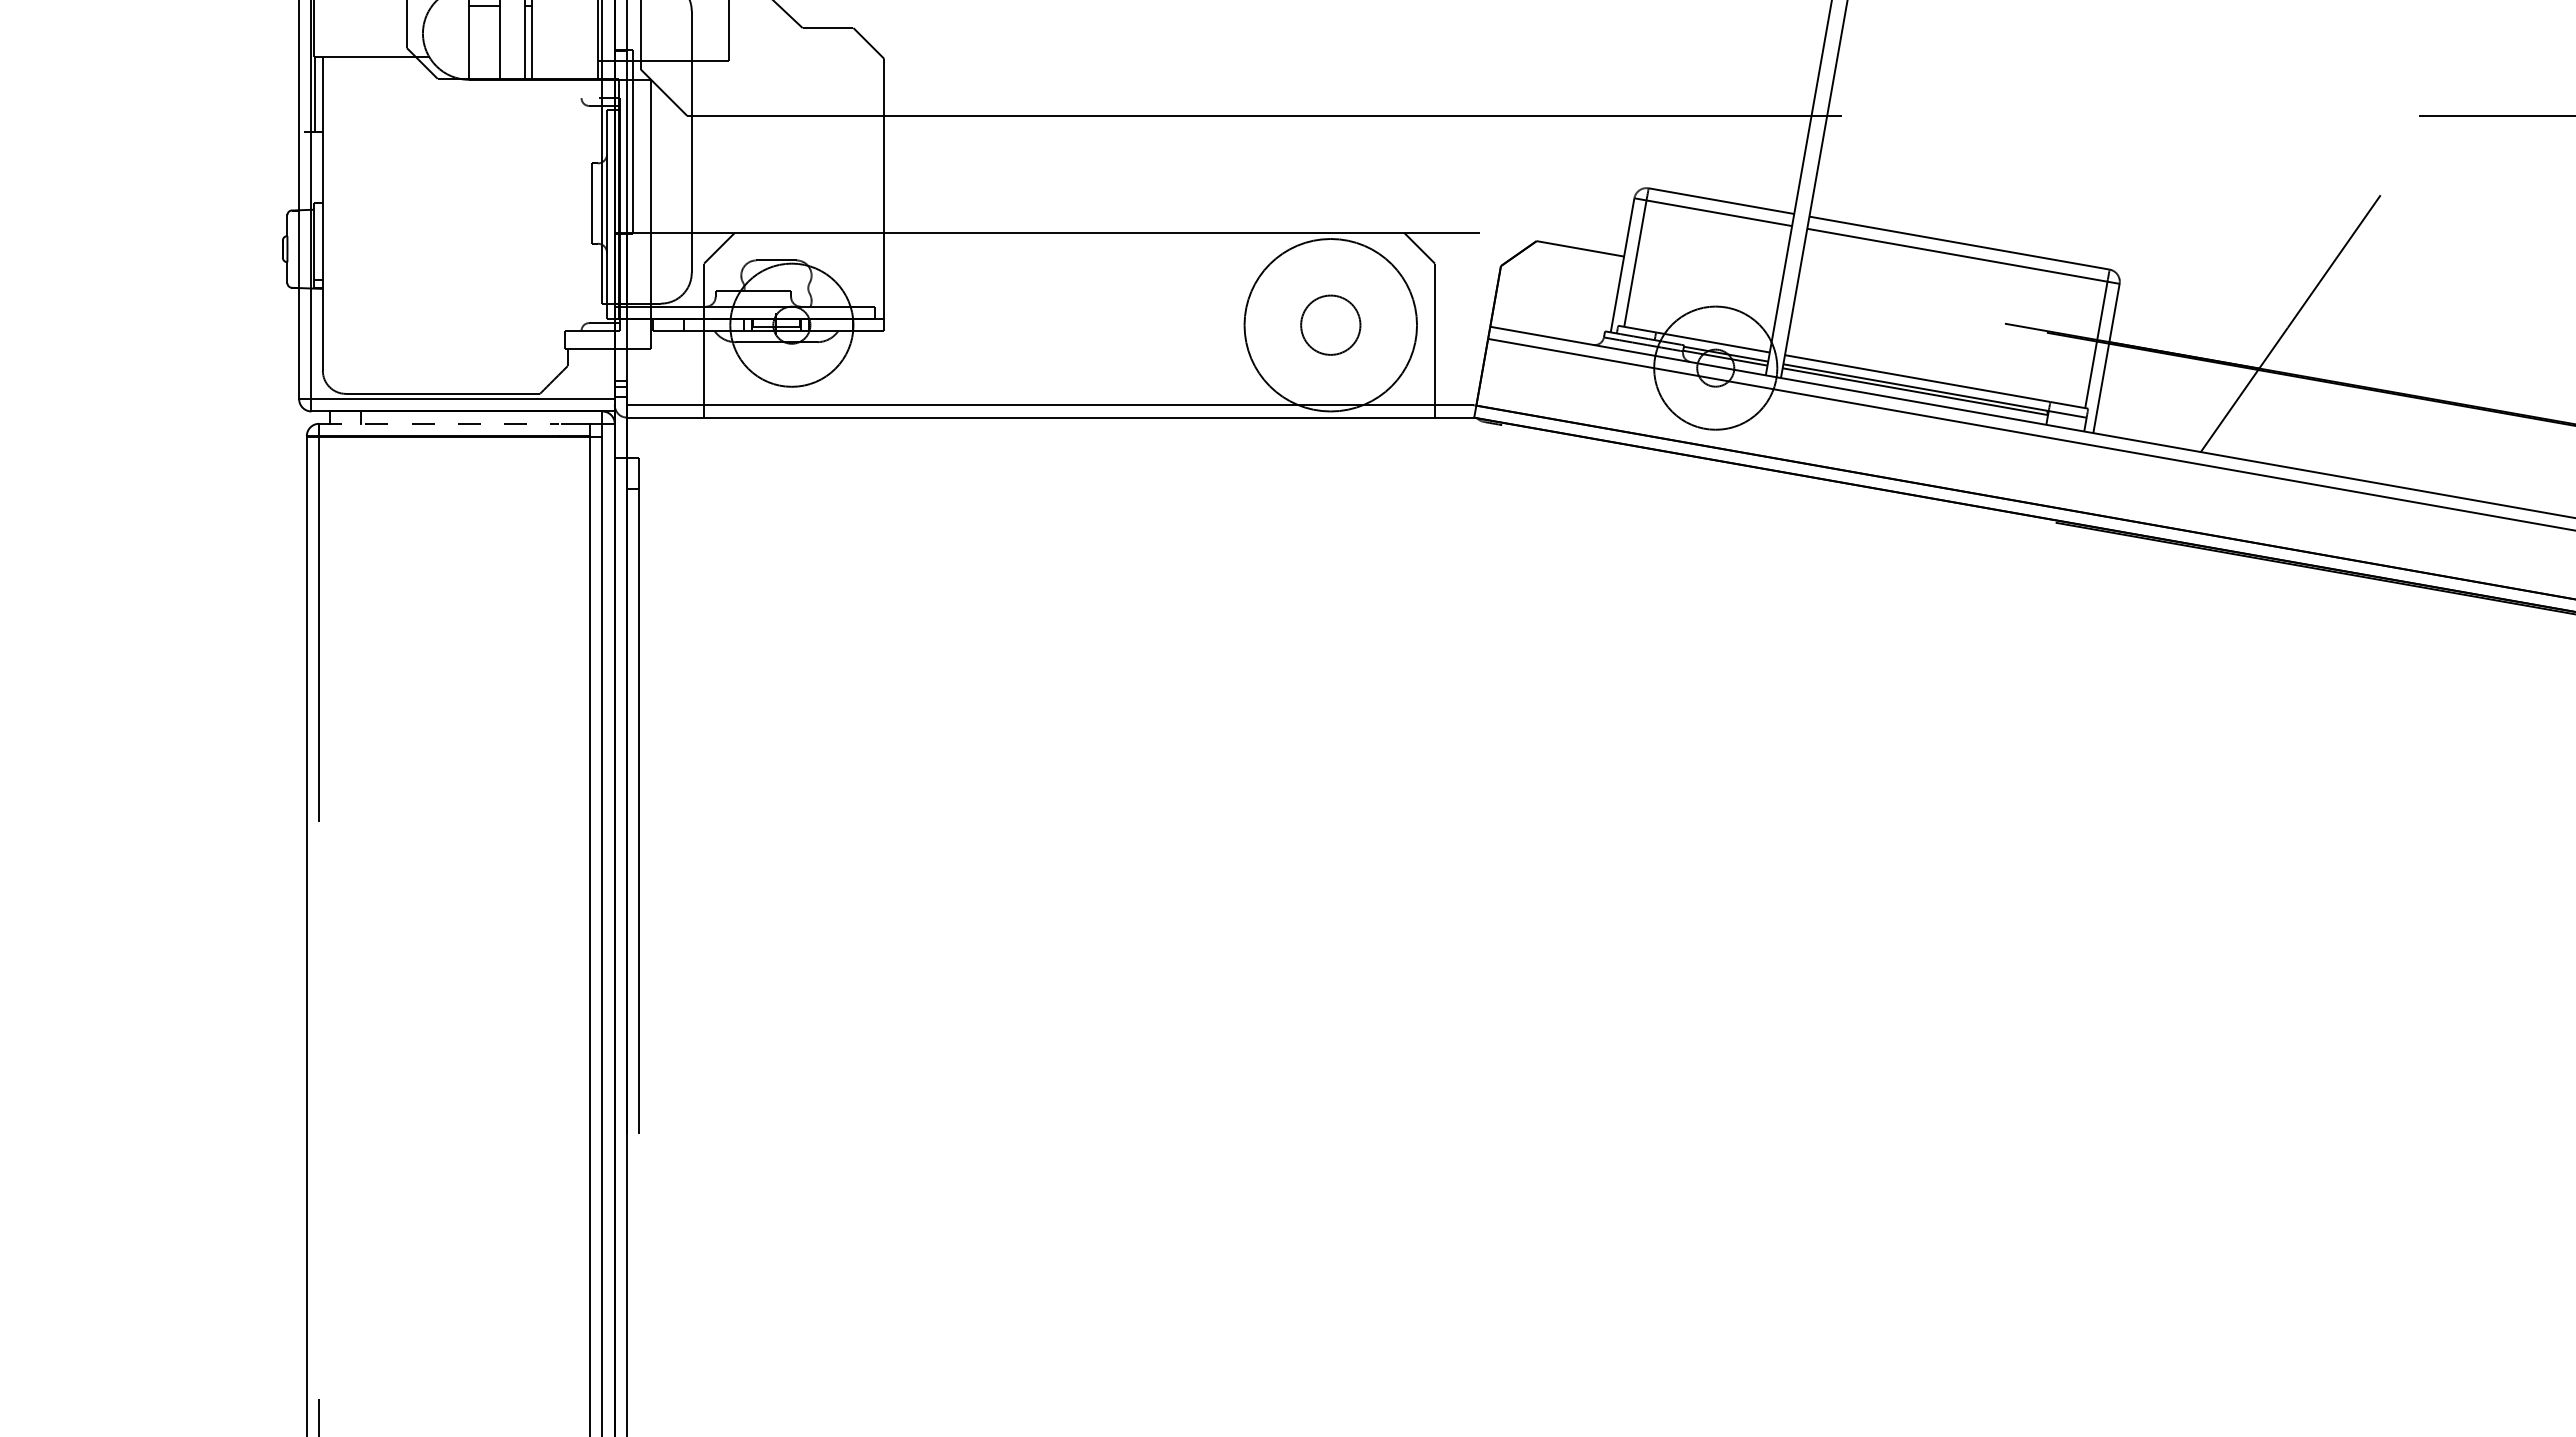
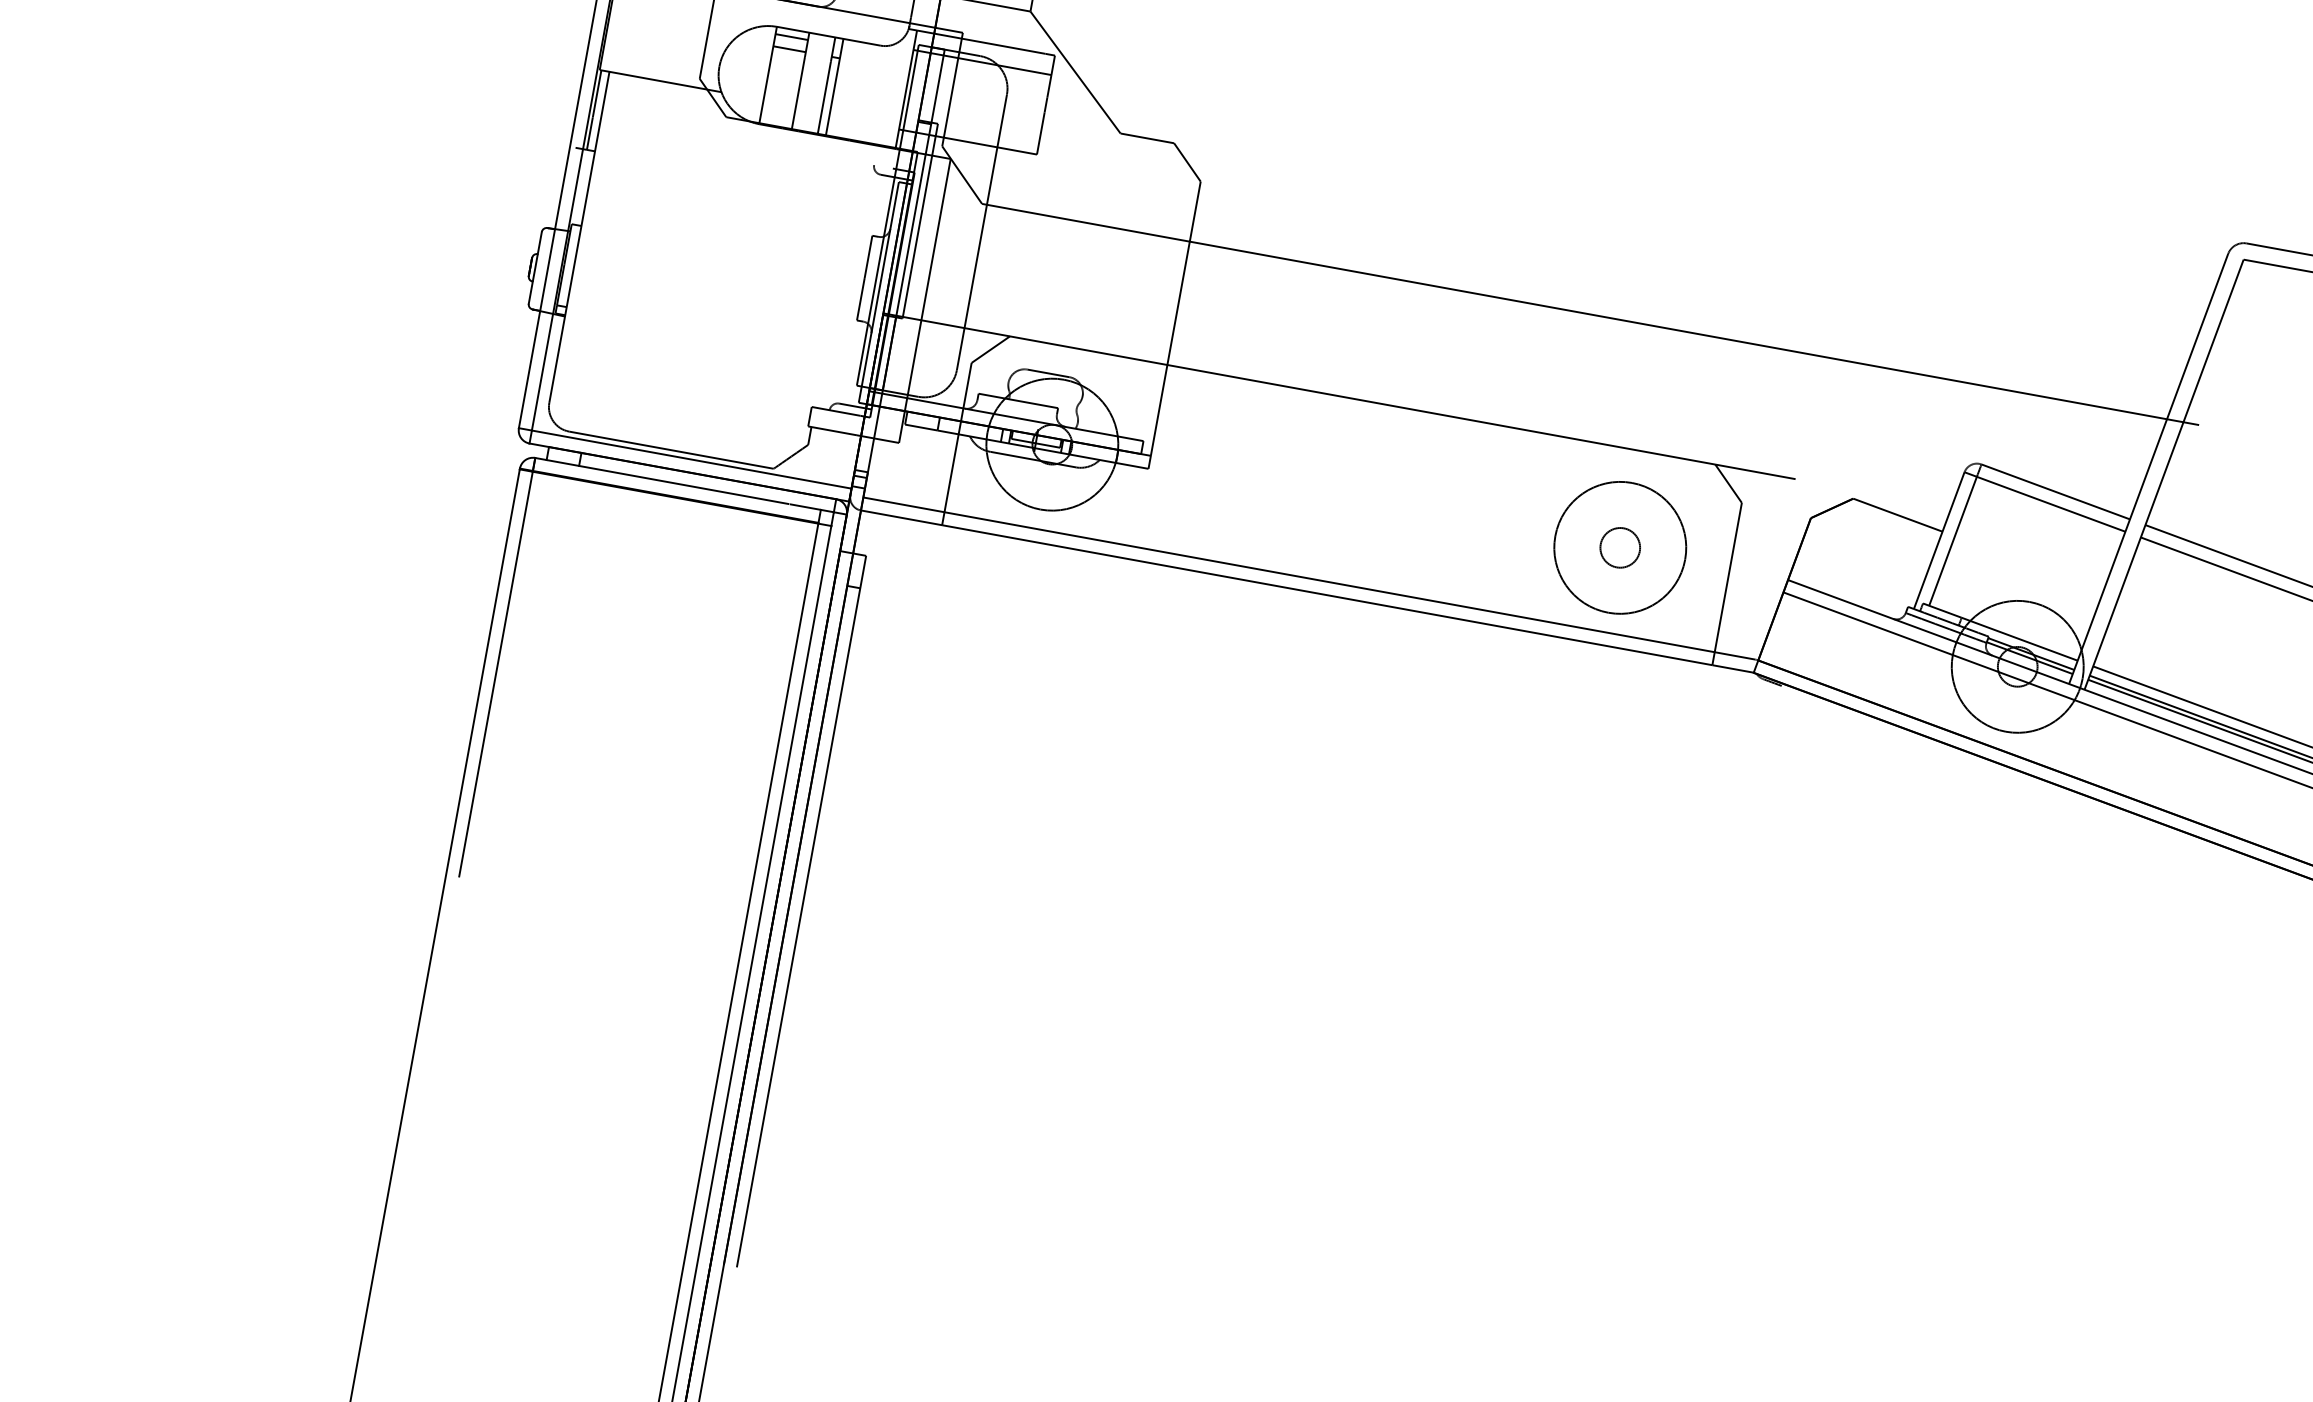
circle: (1330, 324) -> (1620, 547), size x0.62
circle: (1330, 324) -> (1620, 547), size x0.71
line: (439, 423) -> (662, 480), dashed -> solid

